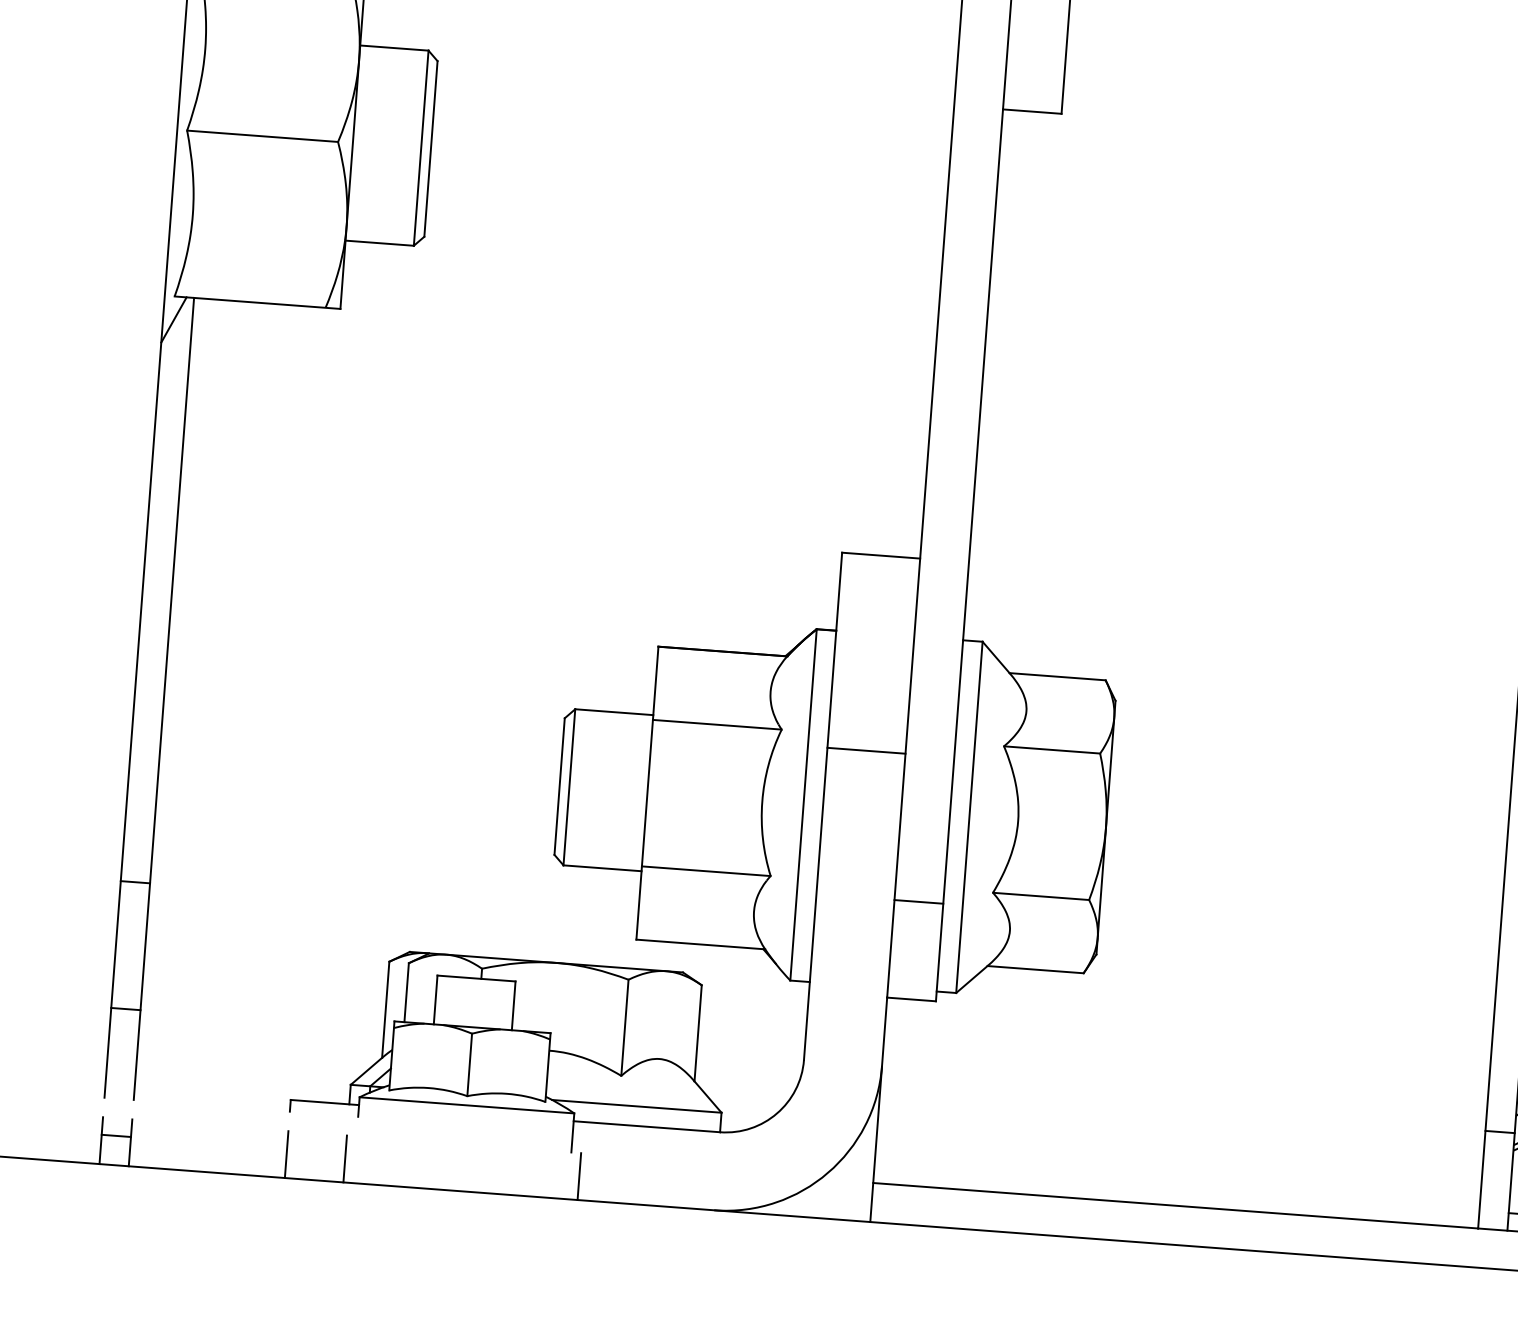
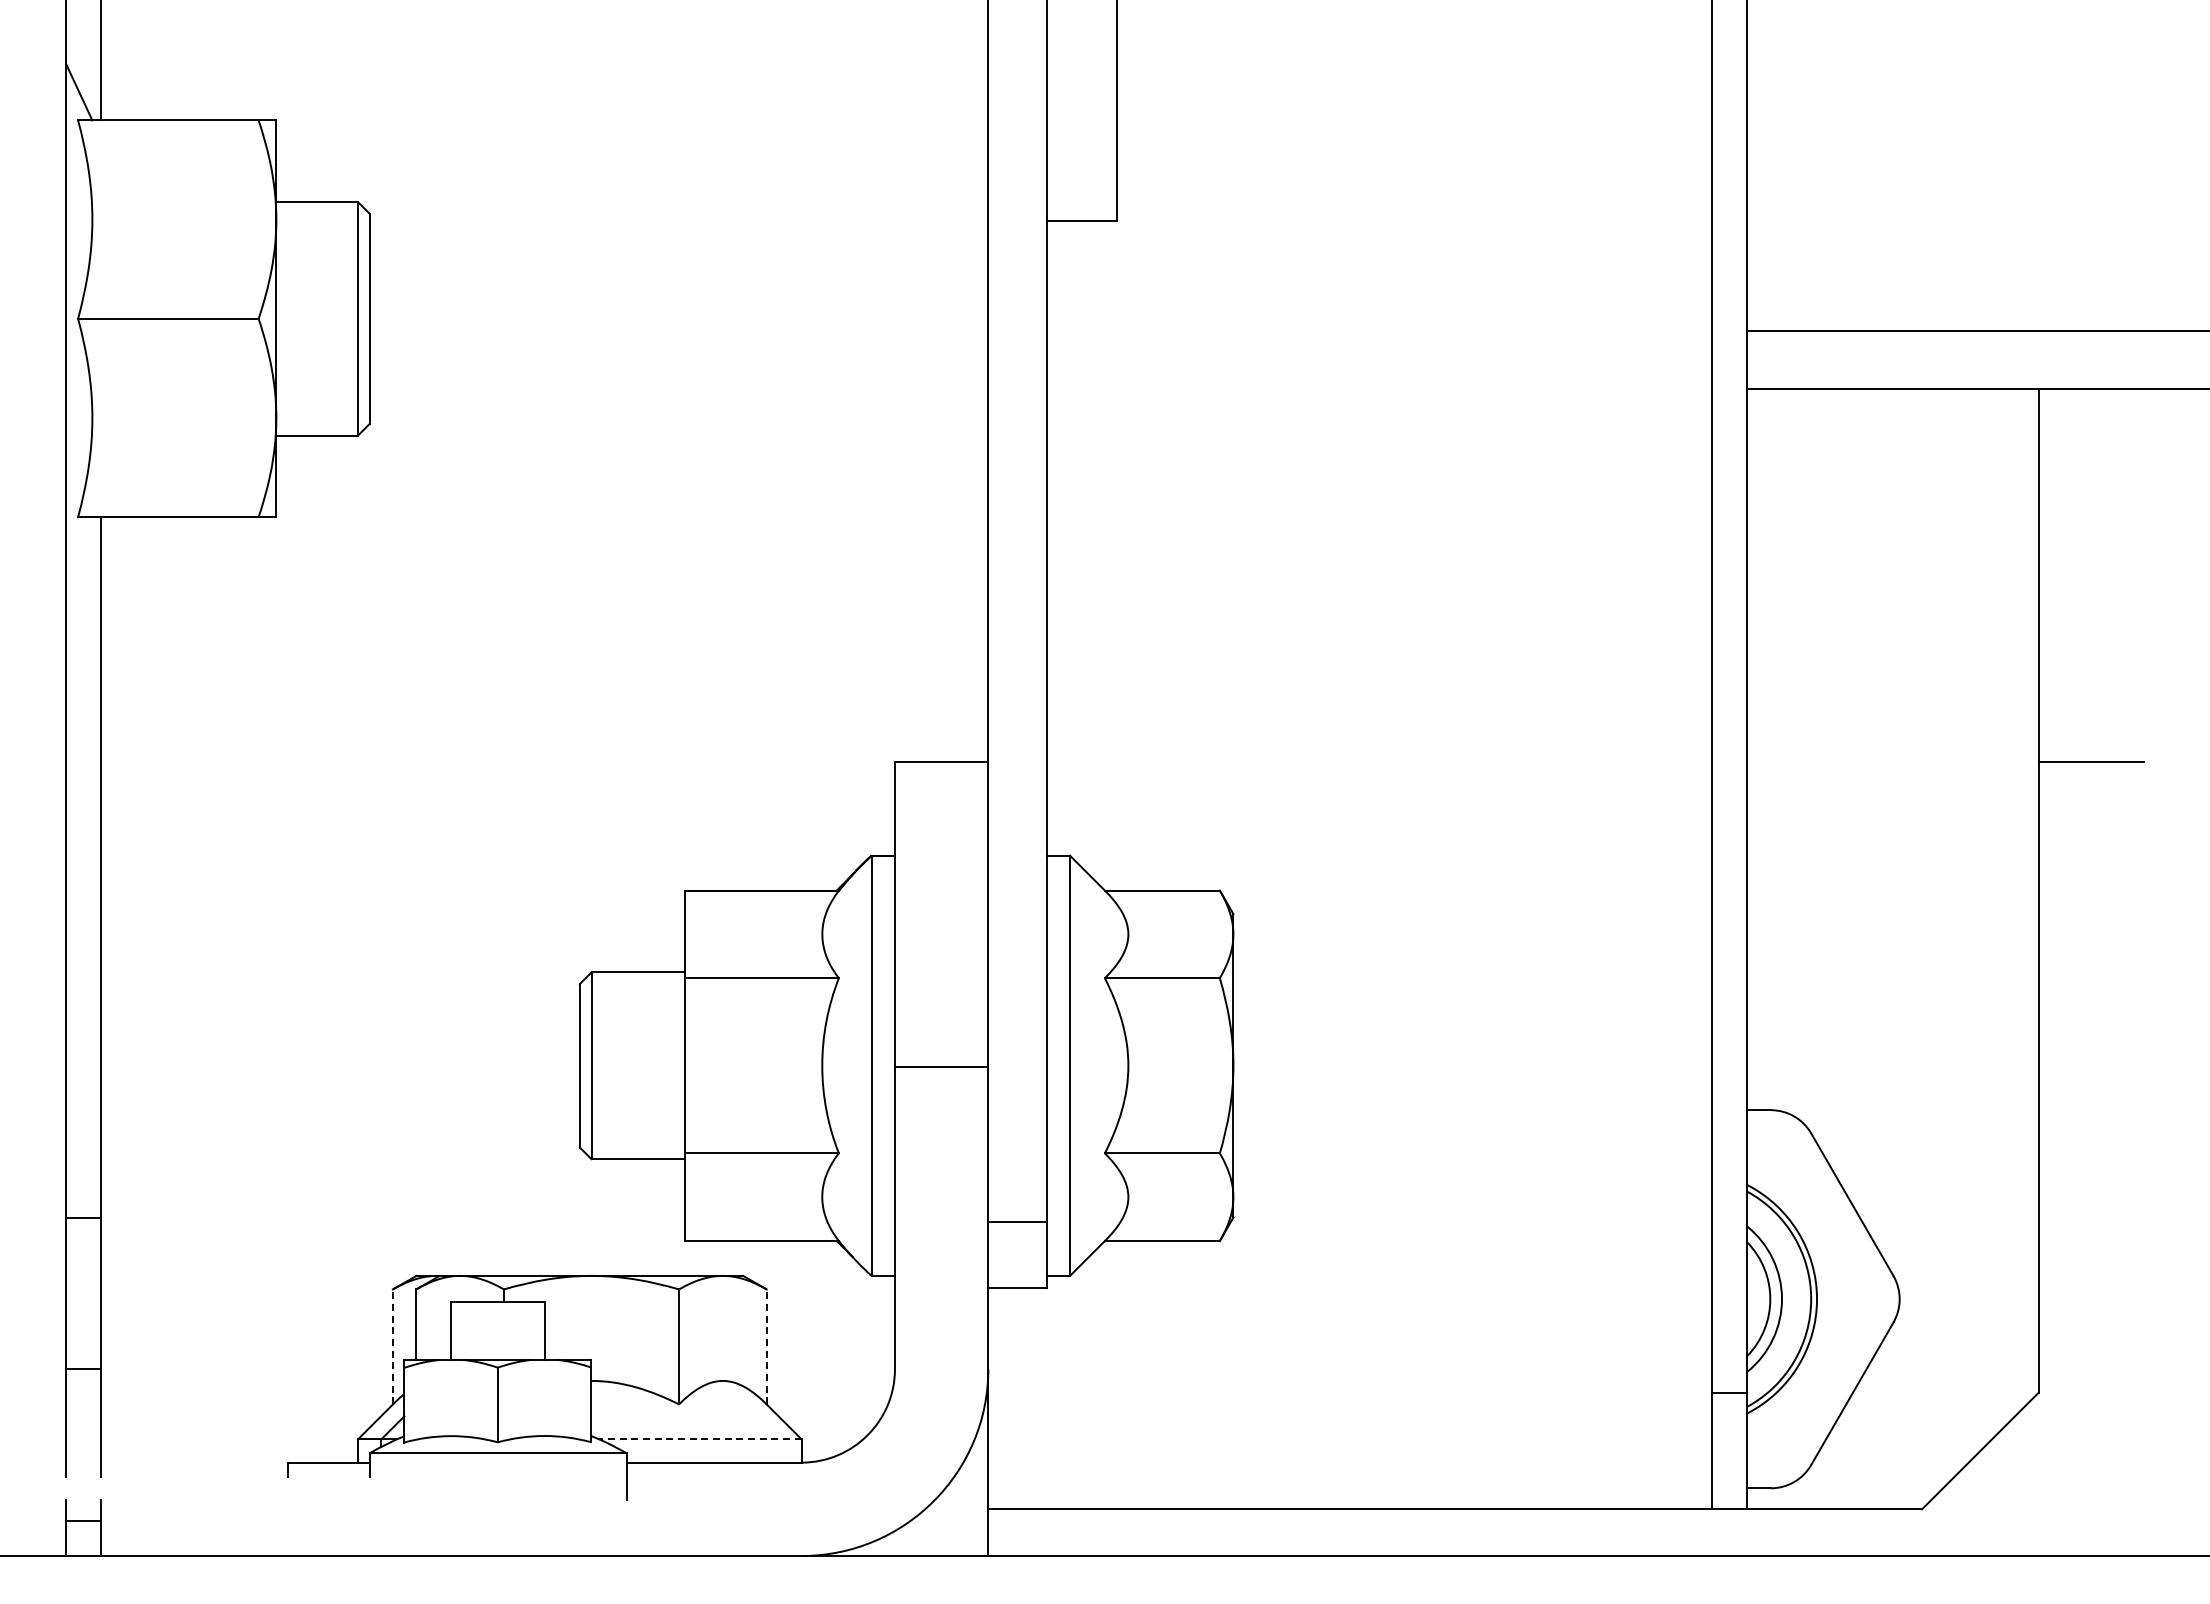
line: (174, 320) -> (79, 545), removed
line: (866, 750) -> (941, 1066), moved
line: (918, 901) -> (1017, 1221), moved
line: (385, 1009) -> (392, 1346), solid -> dashed
line: (698, 1032) -> (766, 1346), solid -> dashed
line: (636, 1106) -> (699, 1439), solid -> dashed
line: (287, 1154) -> (288, 1527), removed
line: (345, 1158) -> (358, 1527), removed
line: (579, 1176) -> (638, 1527), removed

